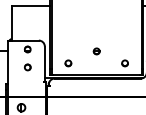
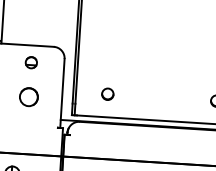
part: (96, 51) -> (163, 74), removed
part: (27, 67) -> (28, 97), size x1.6

